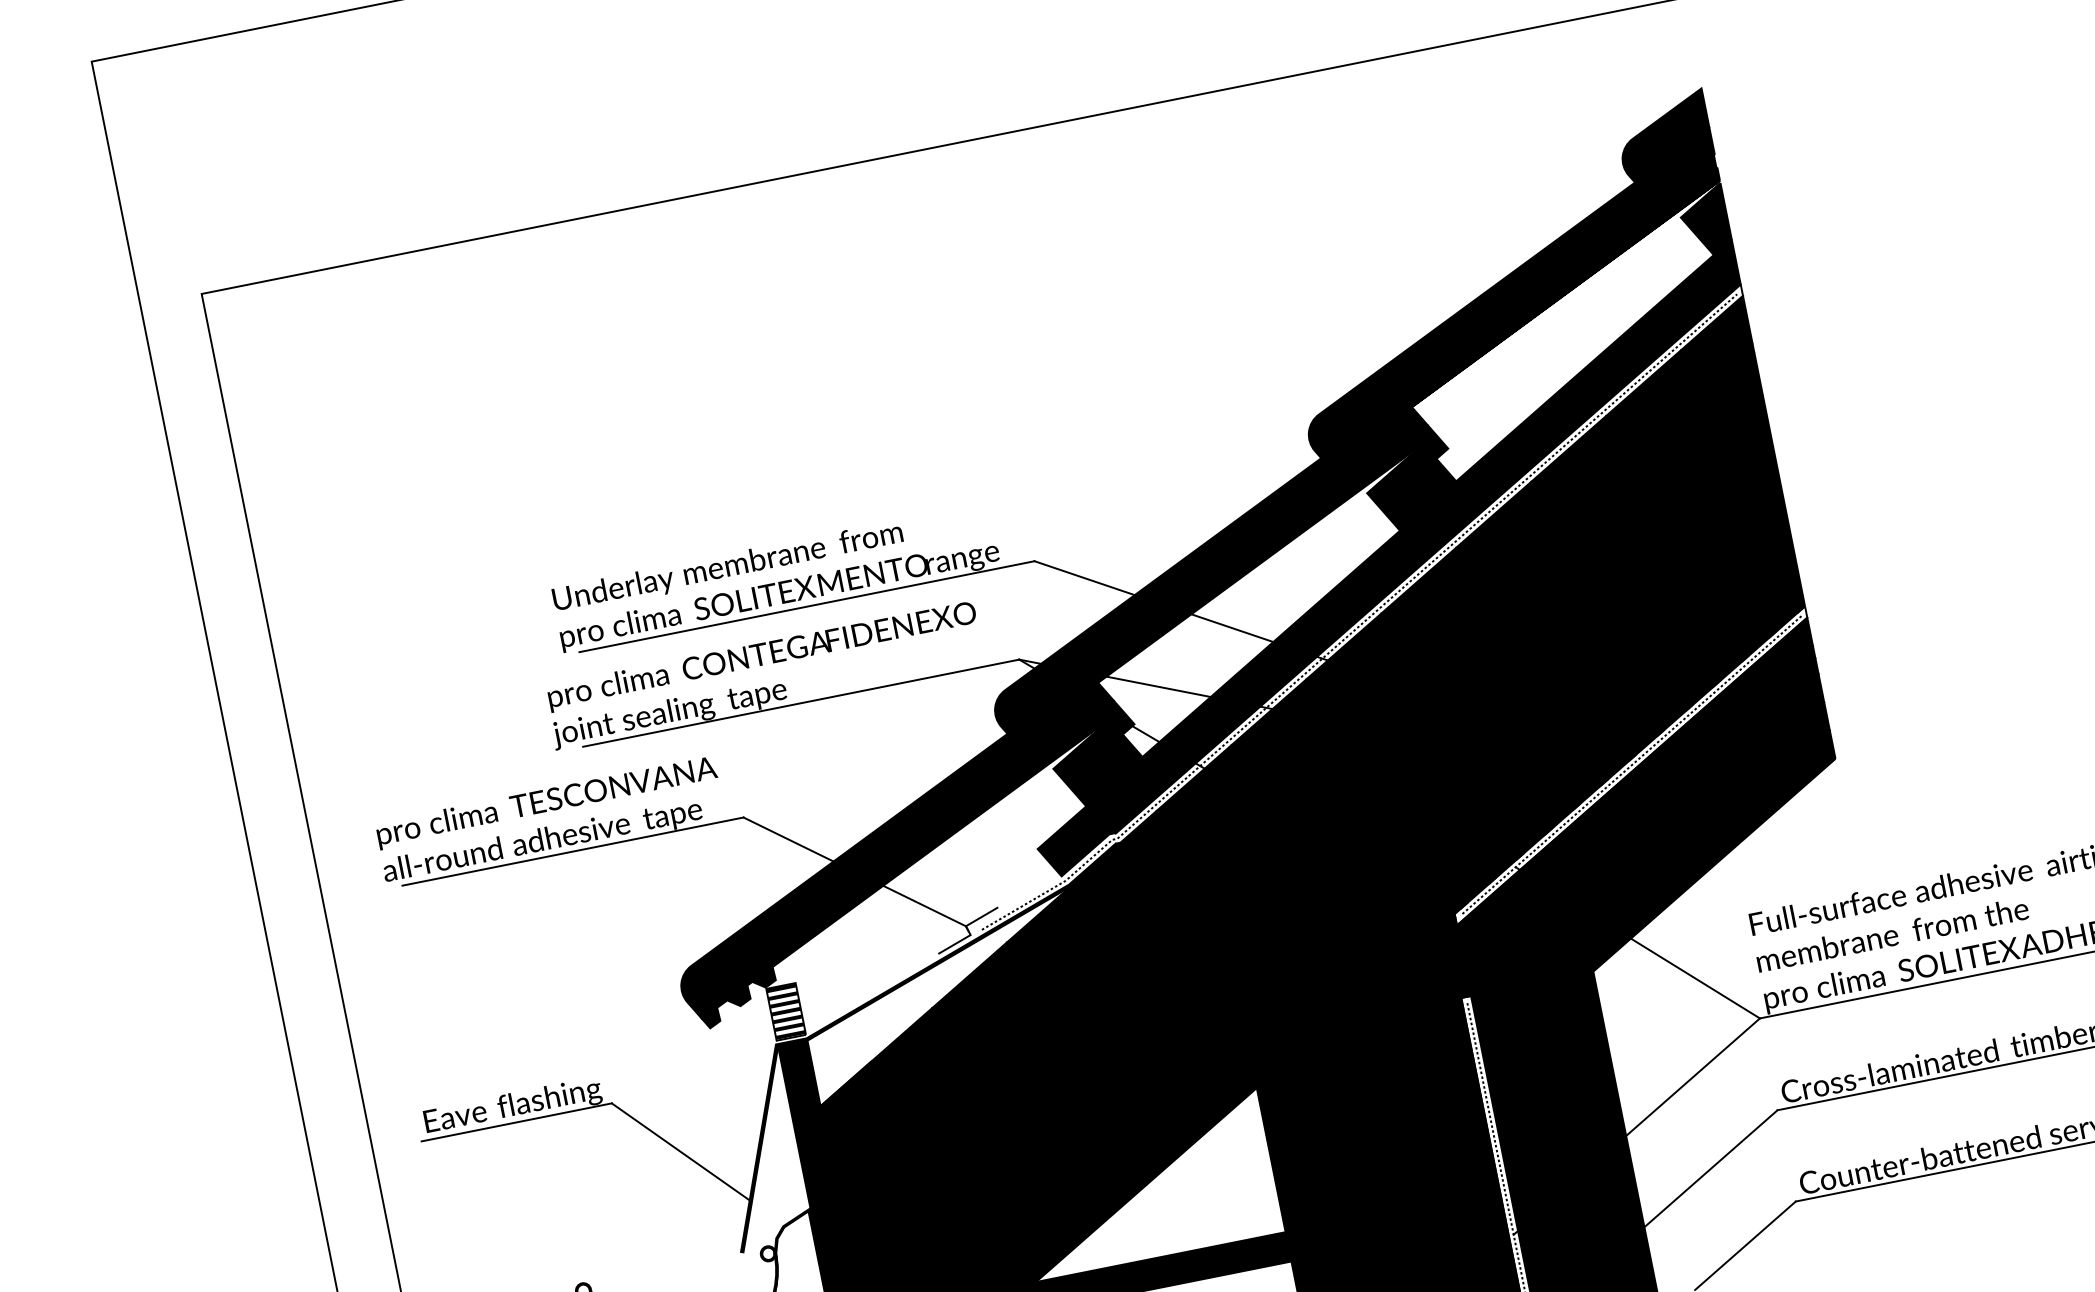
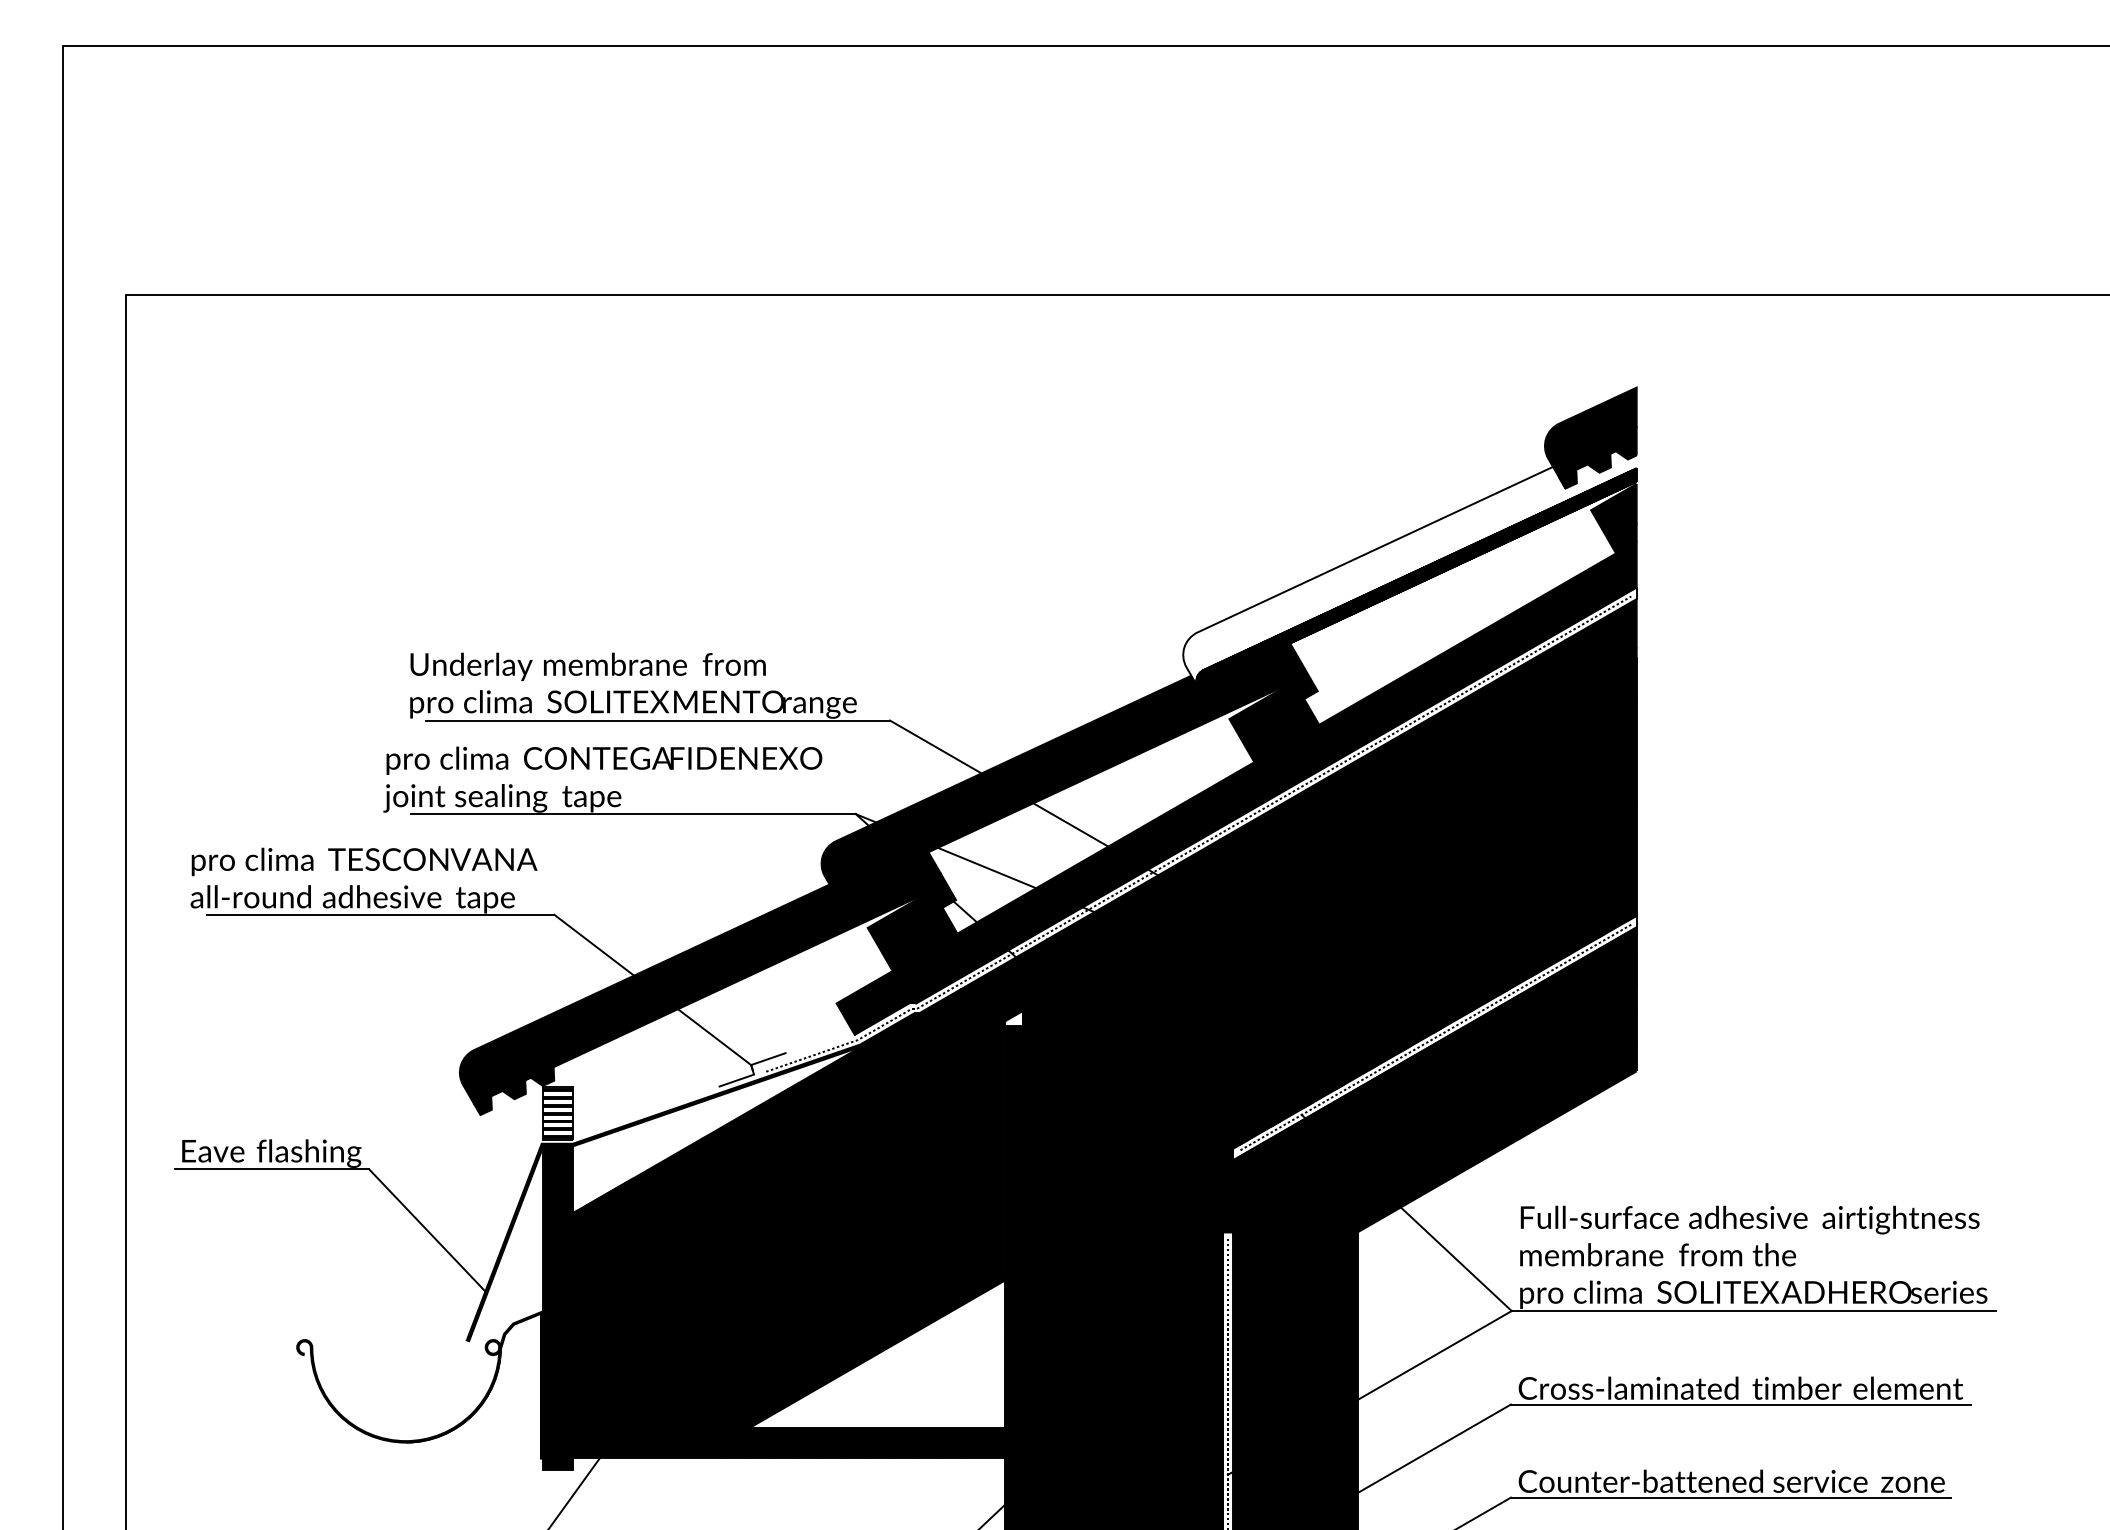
fill: (1514, 311) -> (1409, 569), removed
fill: (1213, 828) -> (1013, 1017), removed

